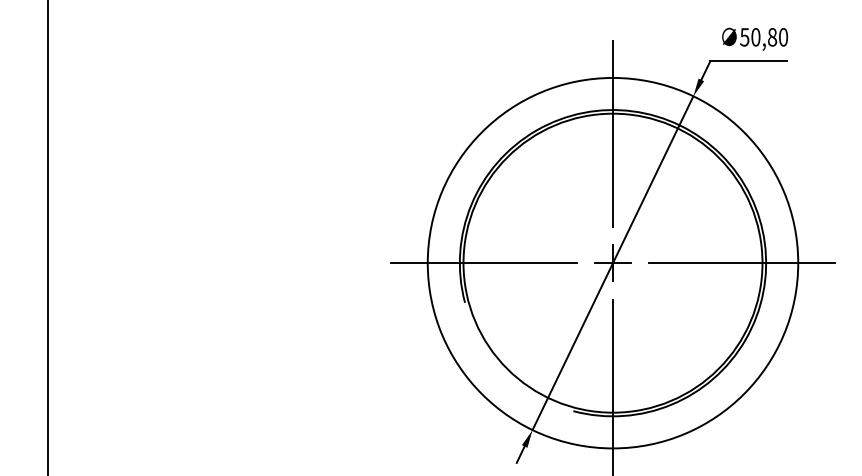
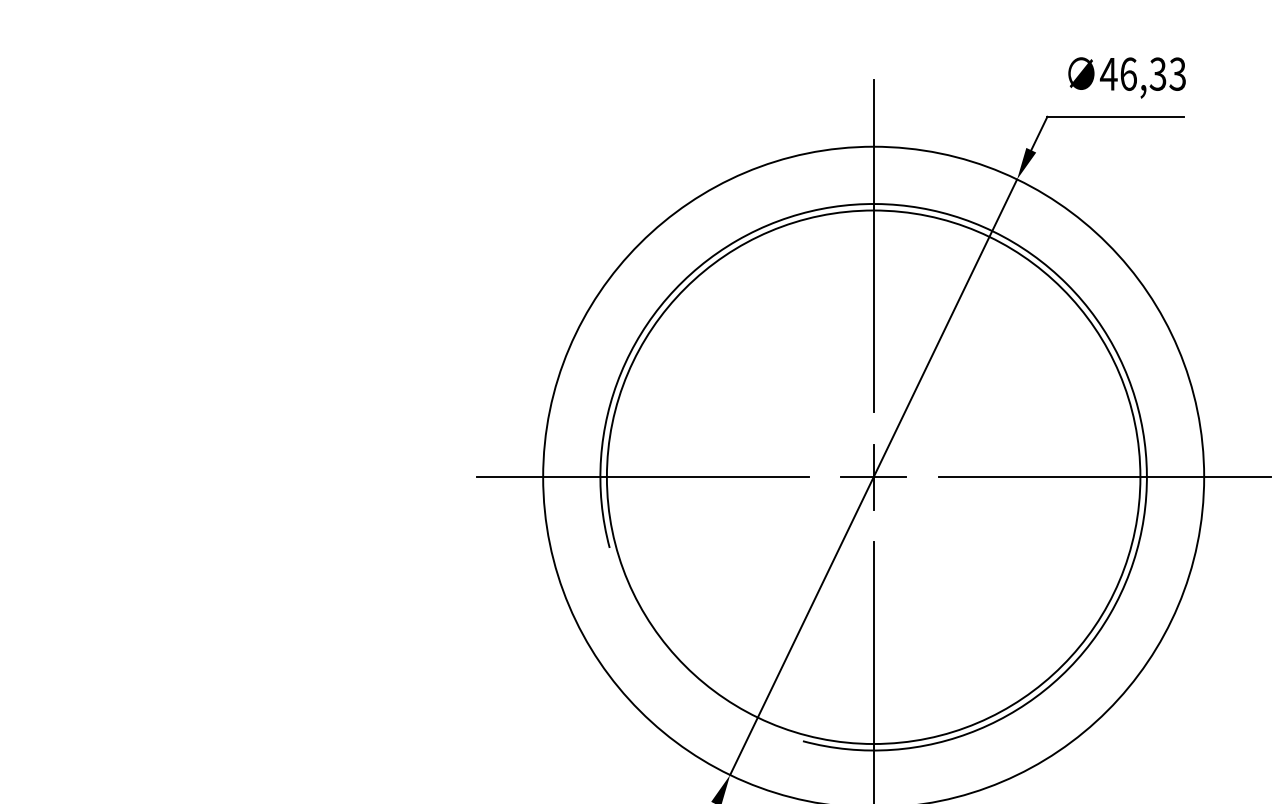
text: (763, 37) -> (1142, 74), 50,80 -> 46,33

